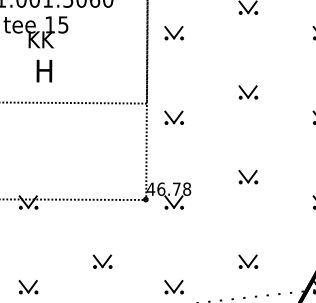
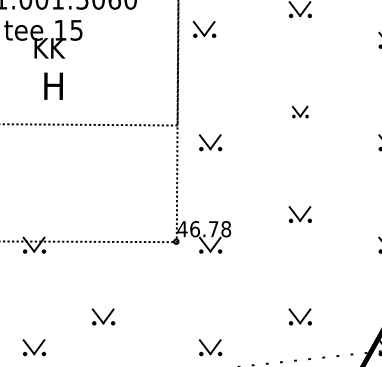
part: (173, 33) -> (203, 29), moved
part: (248, 92) -> (300, 112), size x0.7
part: (102, 261) -> (103, 316), moved

